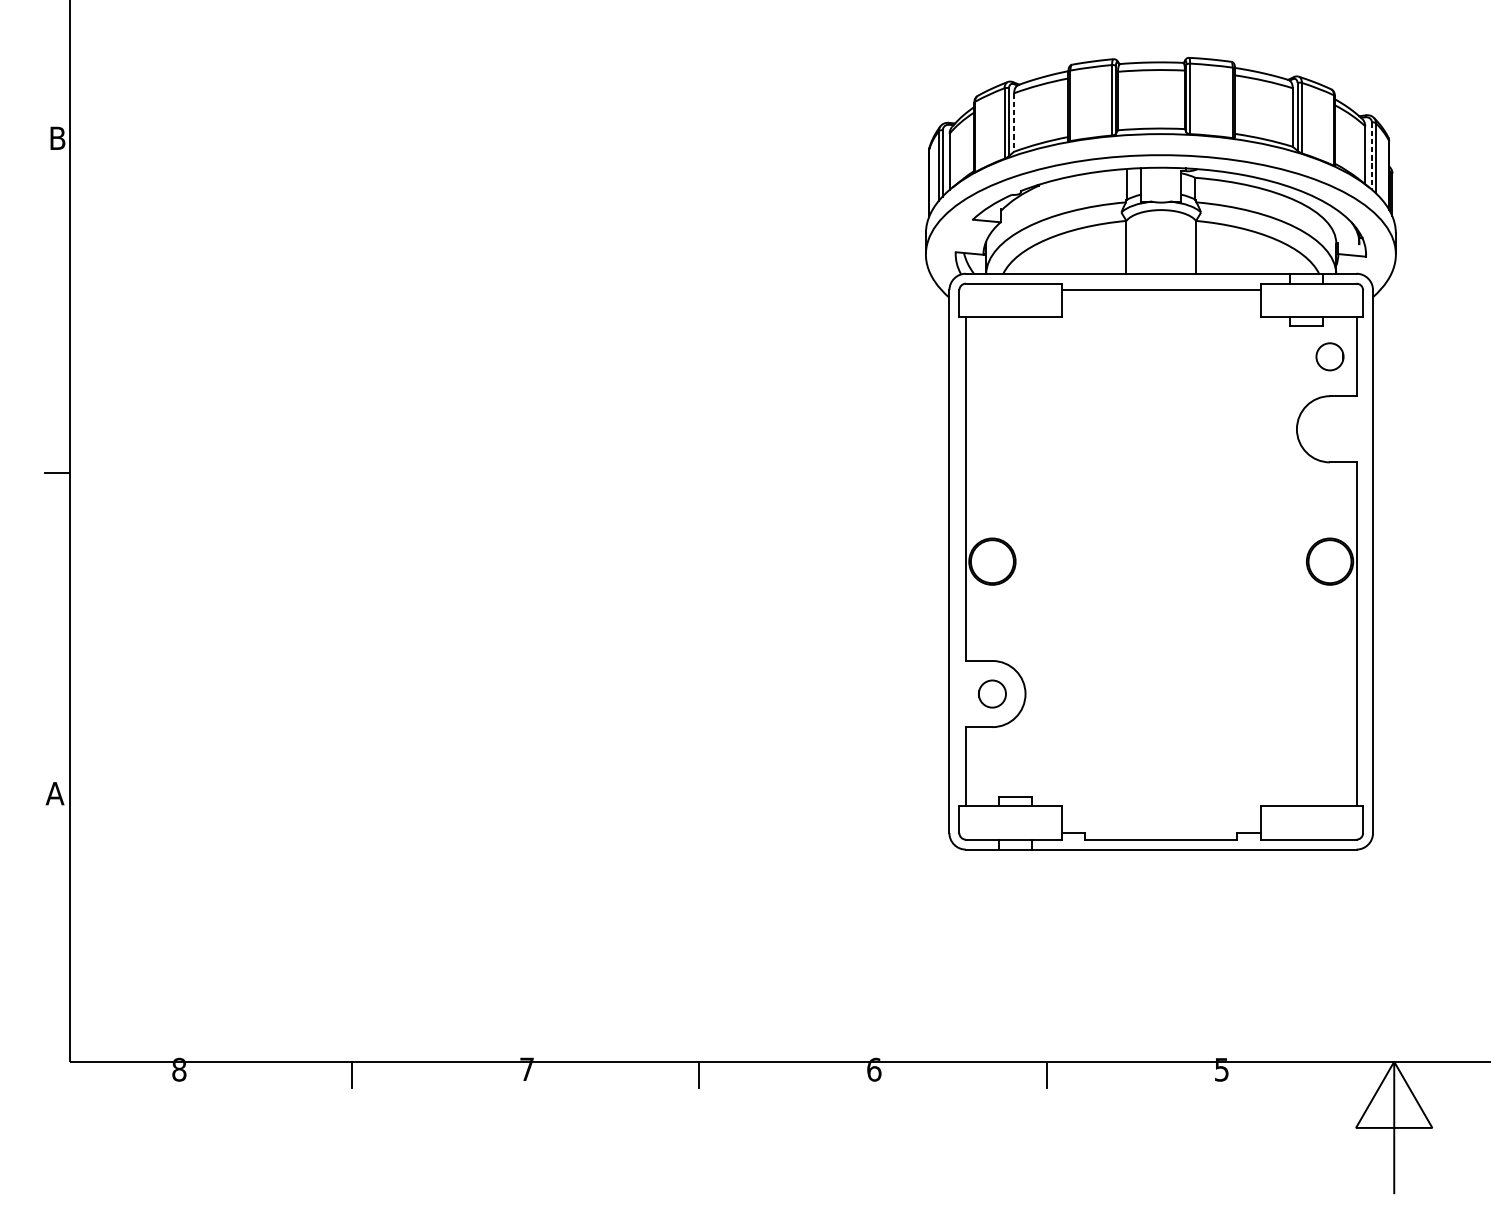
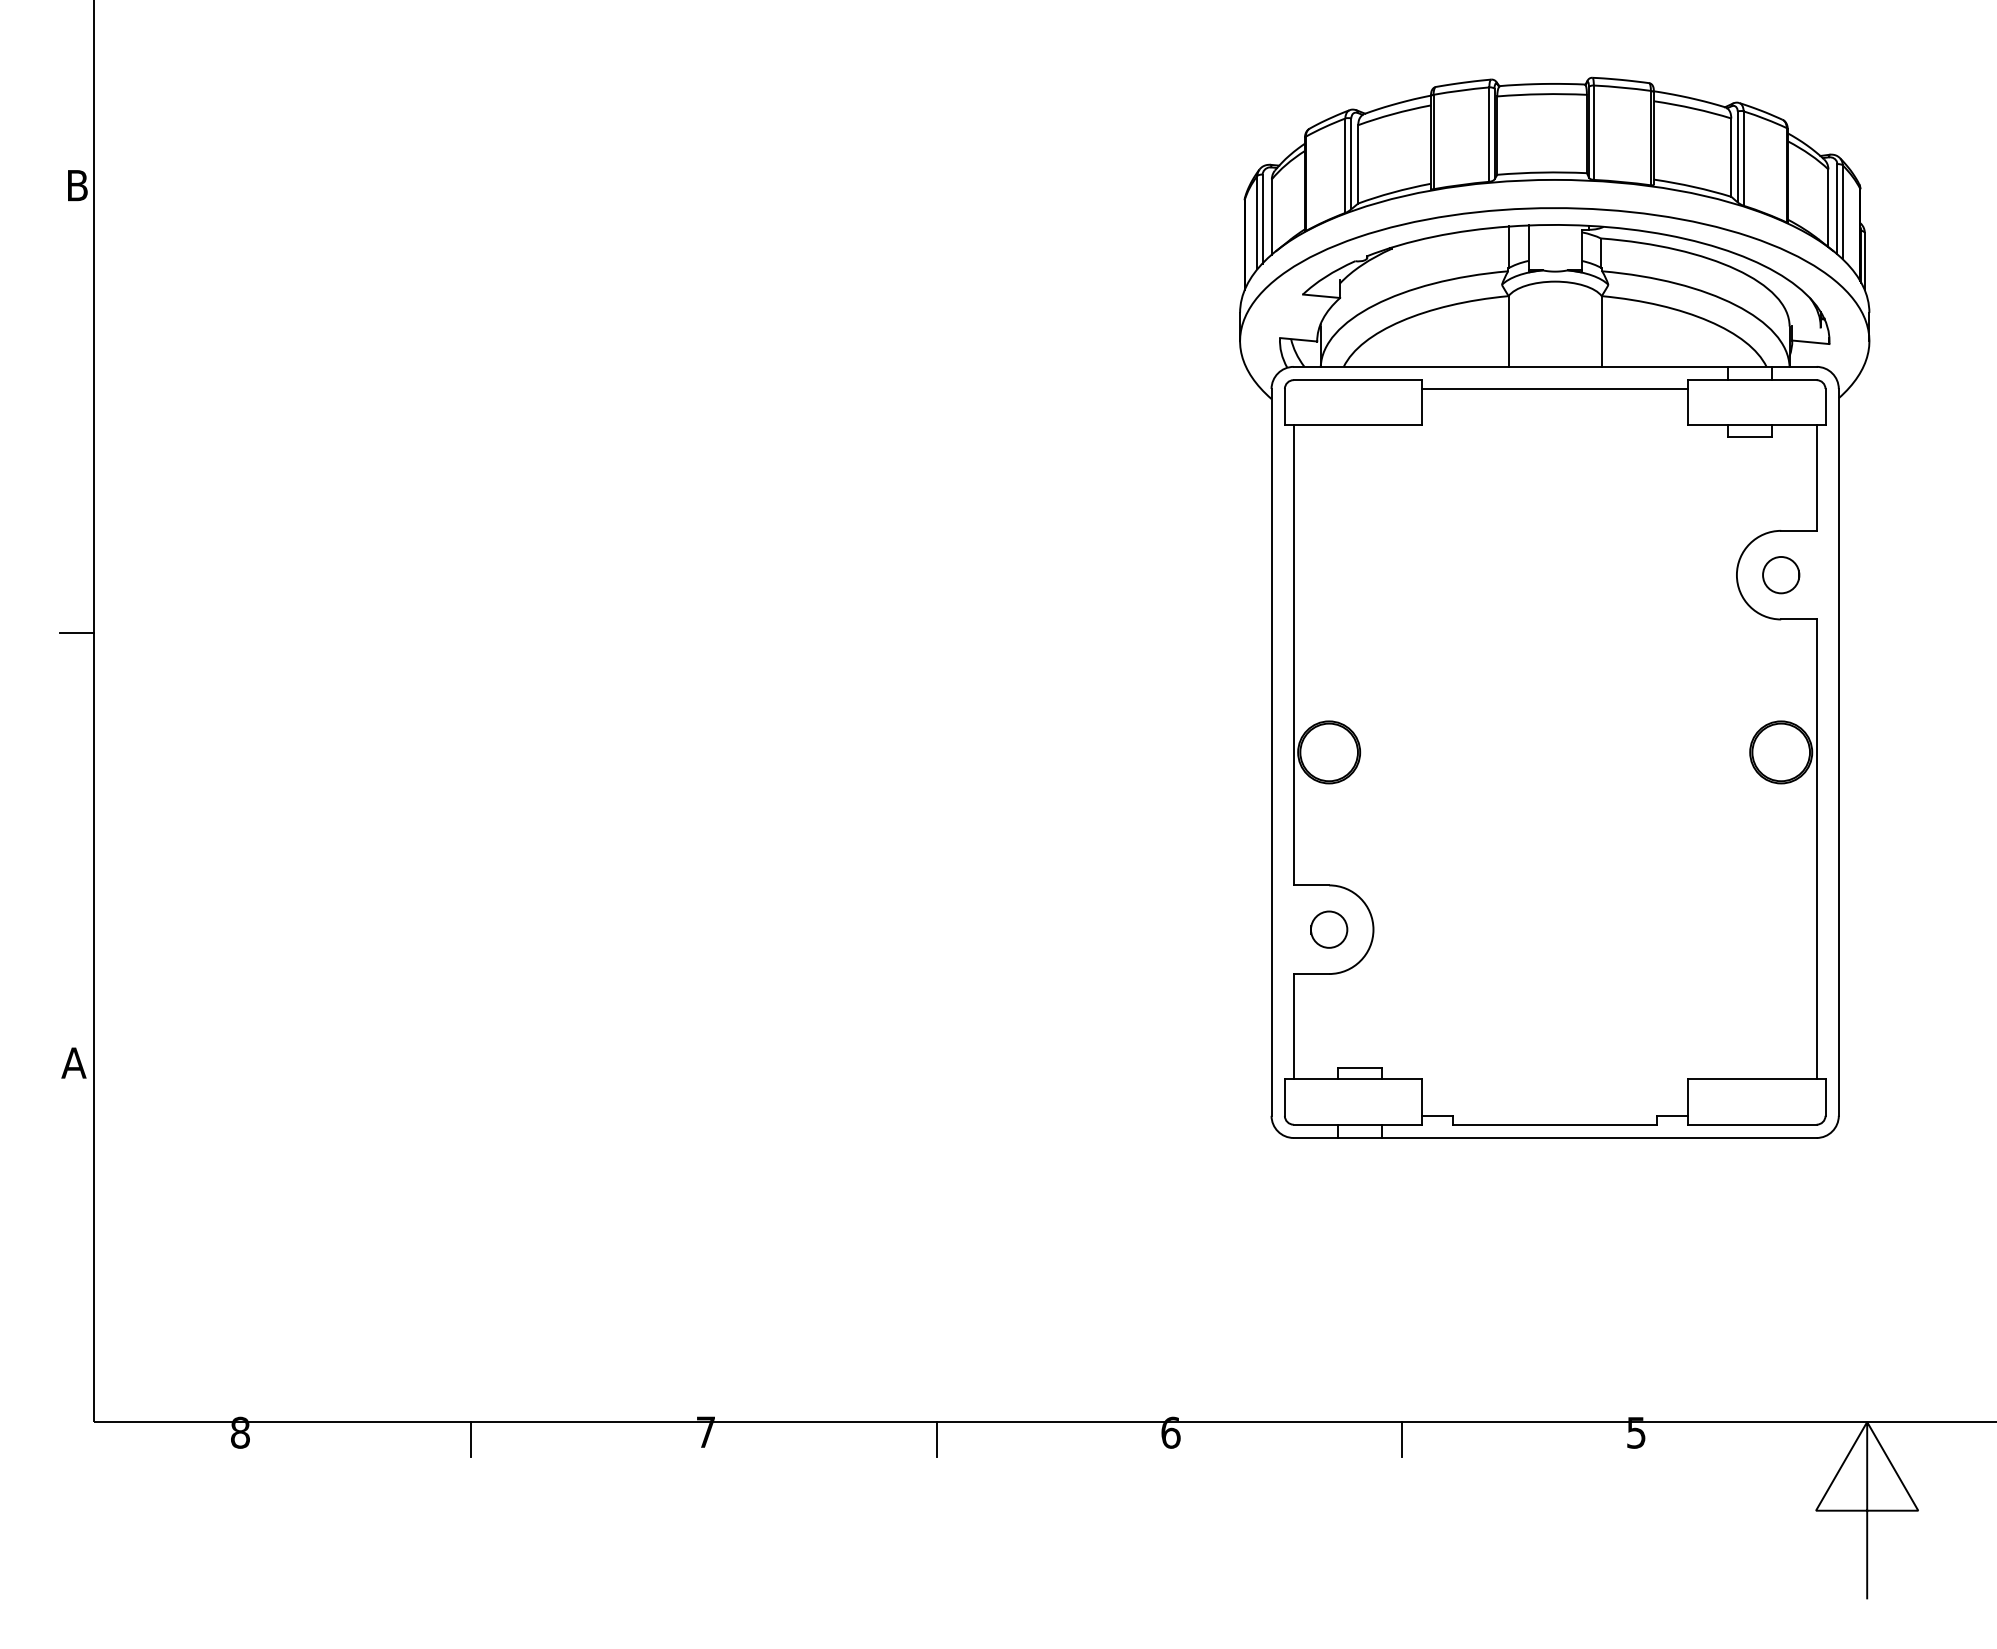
line: (1014, 122) -> (1358, 164), dashed -> solid
line: (1372, 156) -> (1837, 209), dashed -> solid
circle: (1330, 357) -> (1781, 575), moved

